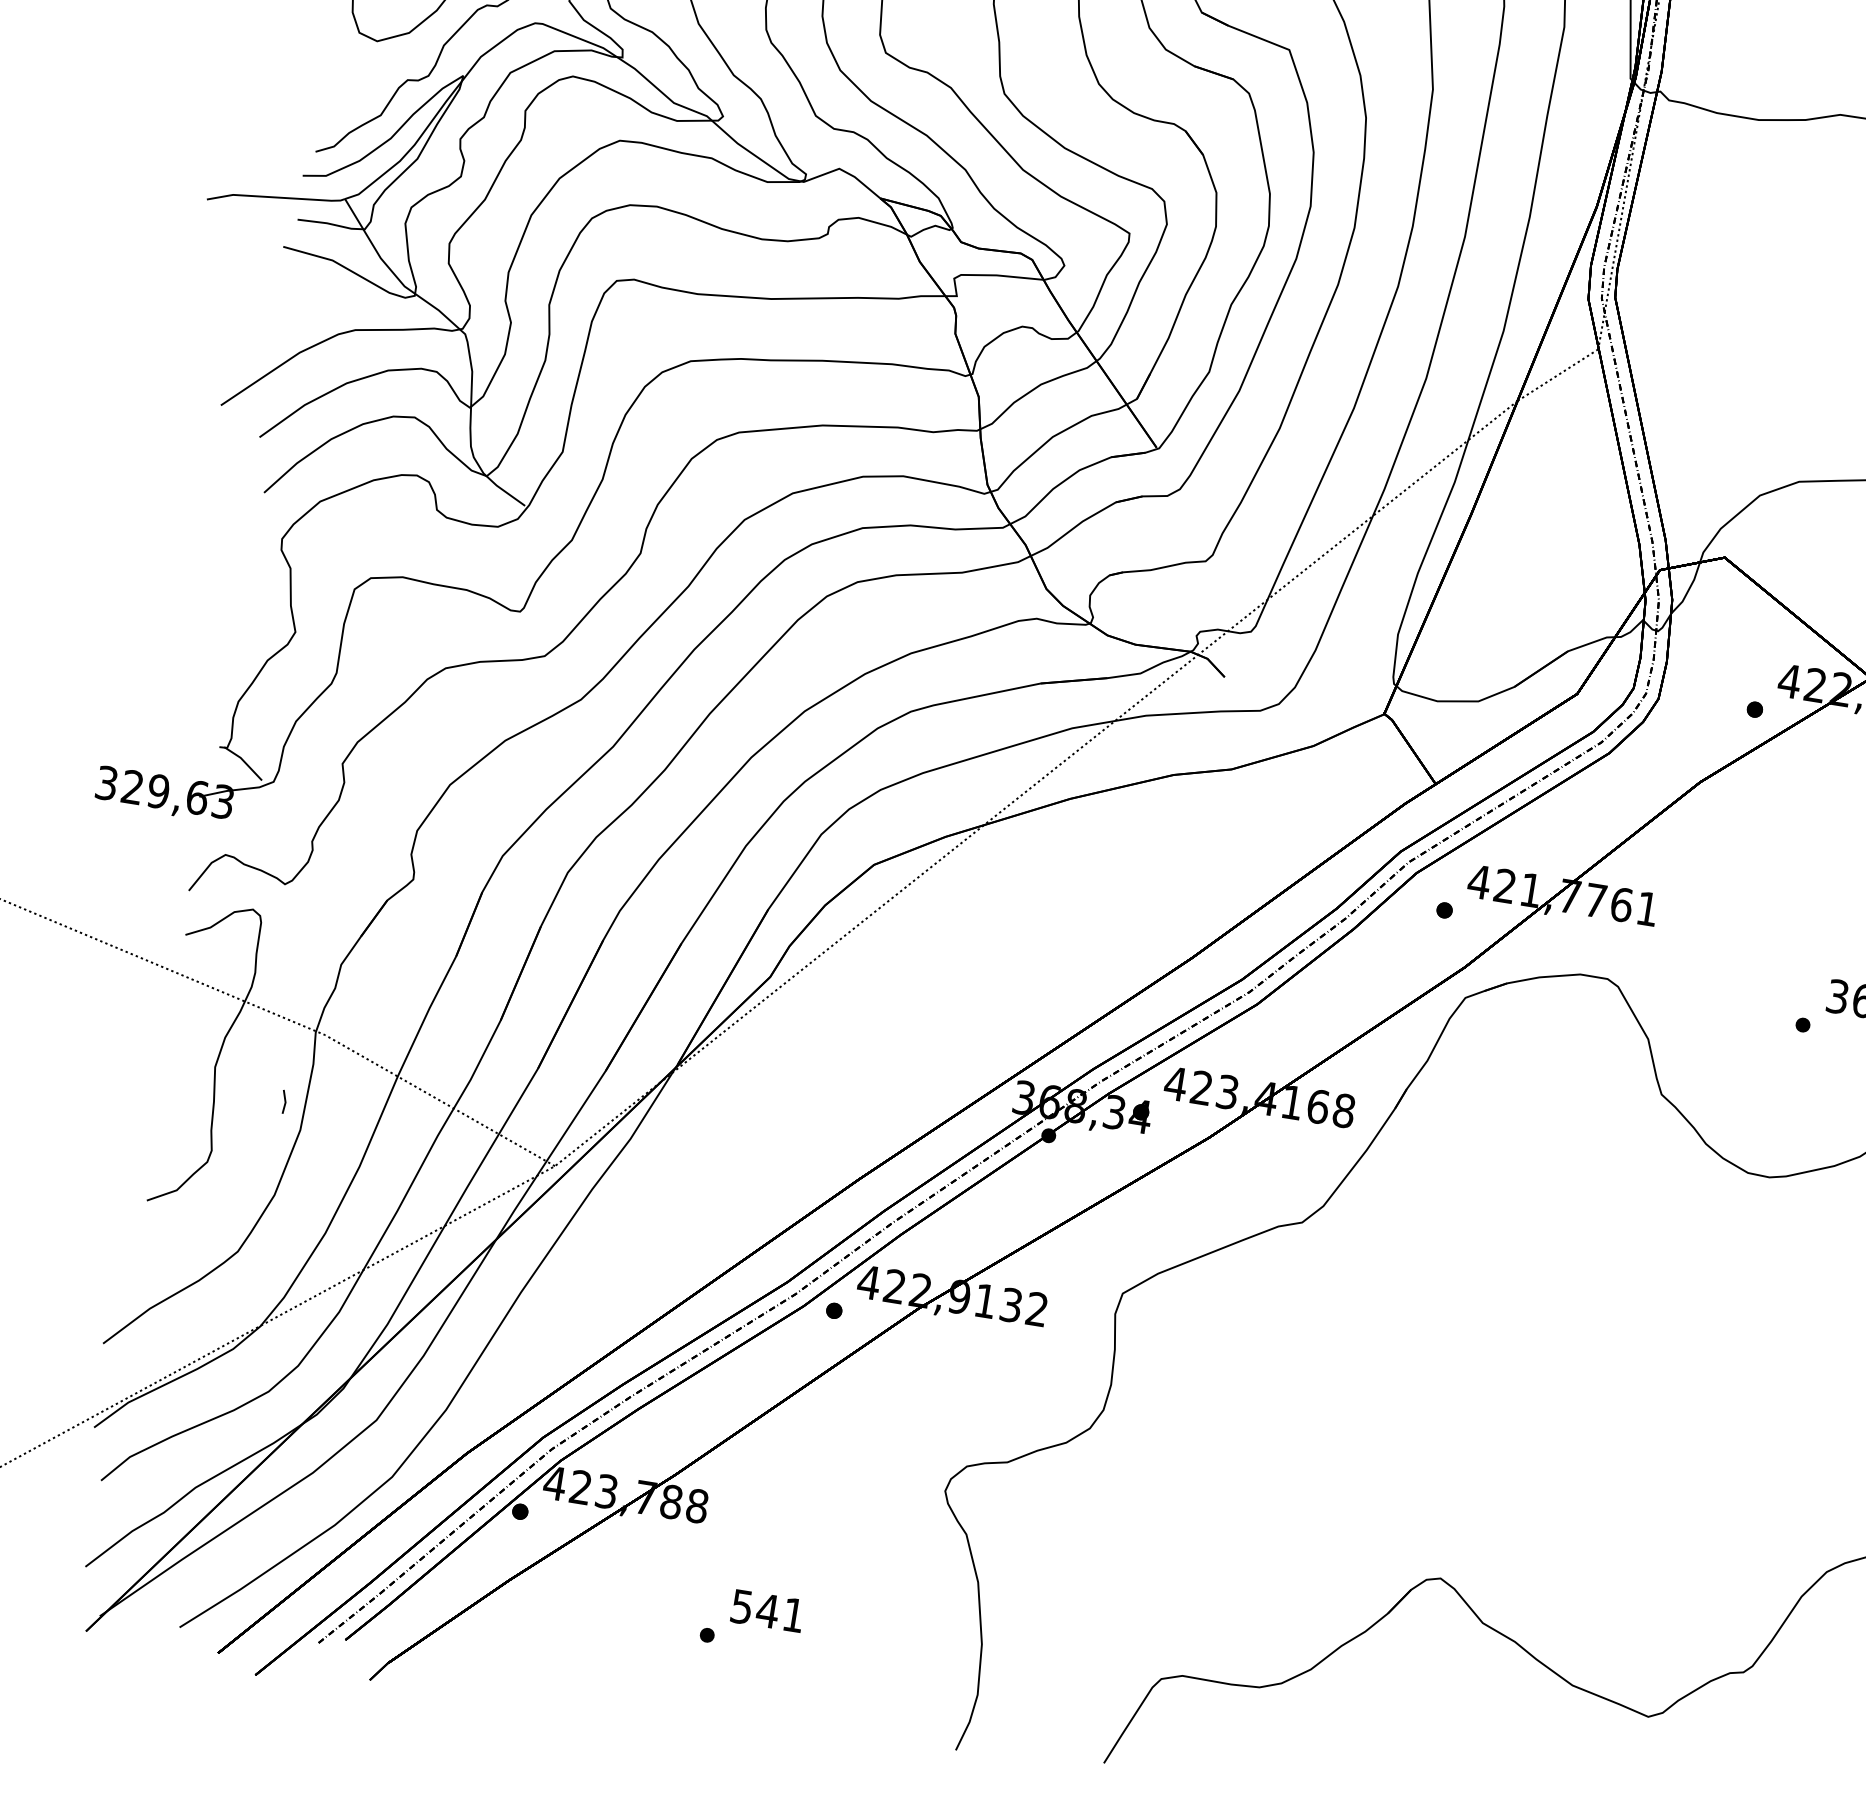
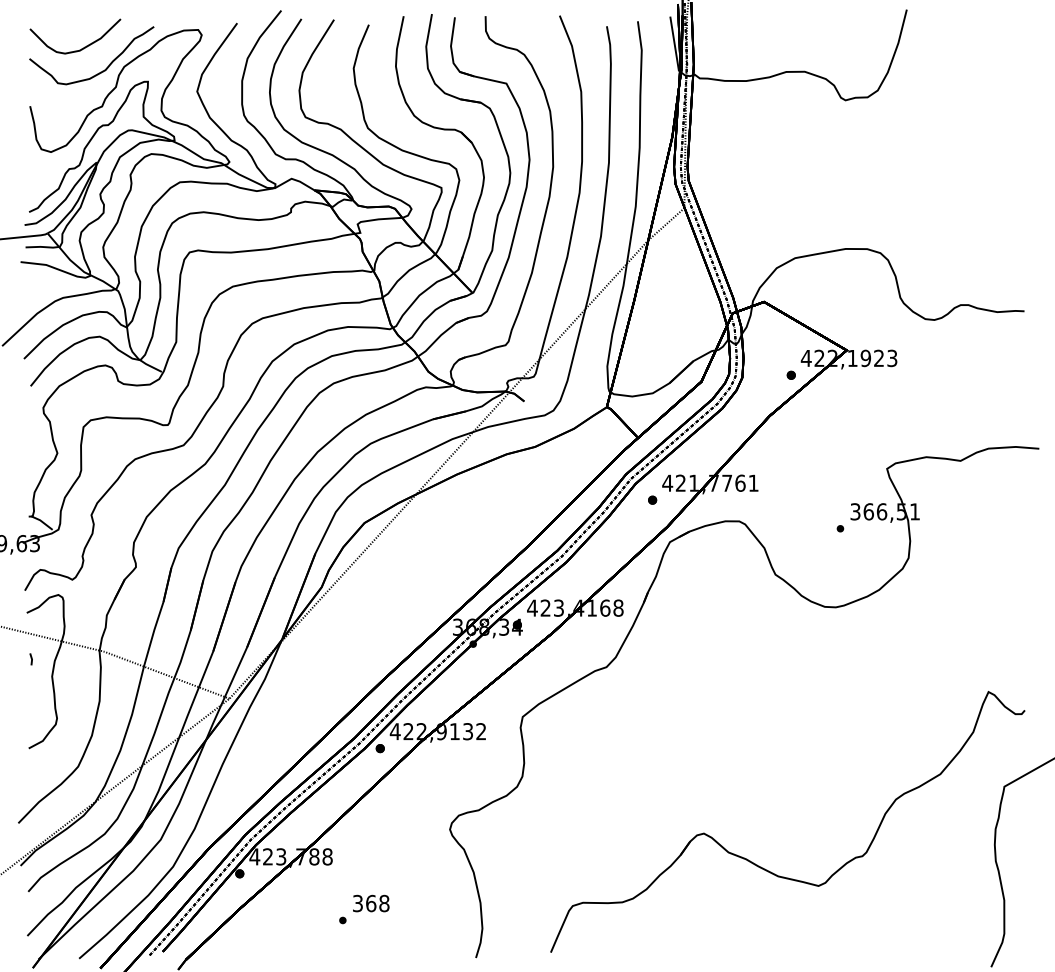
line: (282, 1099) -> (30, 658), moved
text: (768, 1611) -> (371, 903), 541 -> 368

